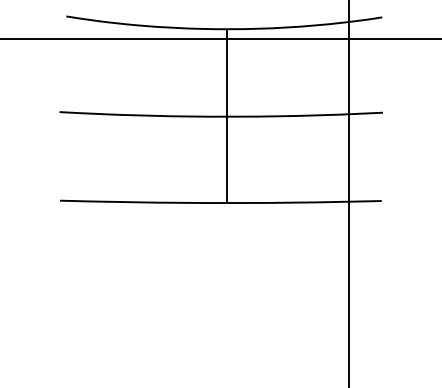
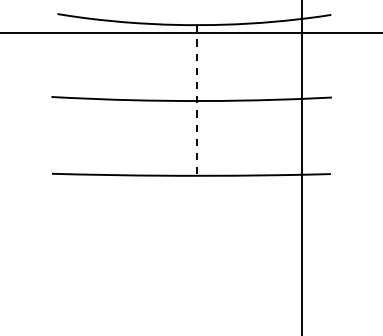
line: (226, 117) -> (196, 101), solid -> dashed

